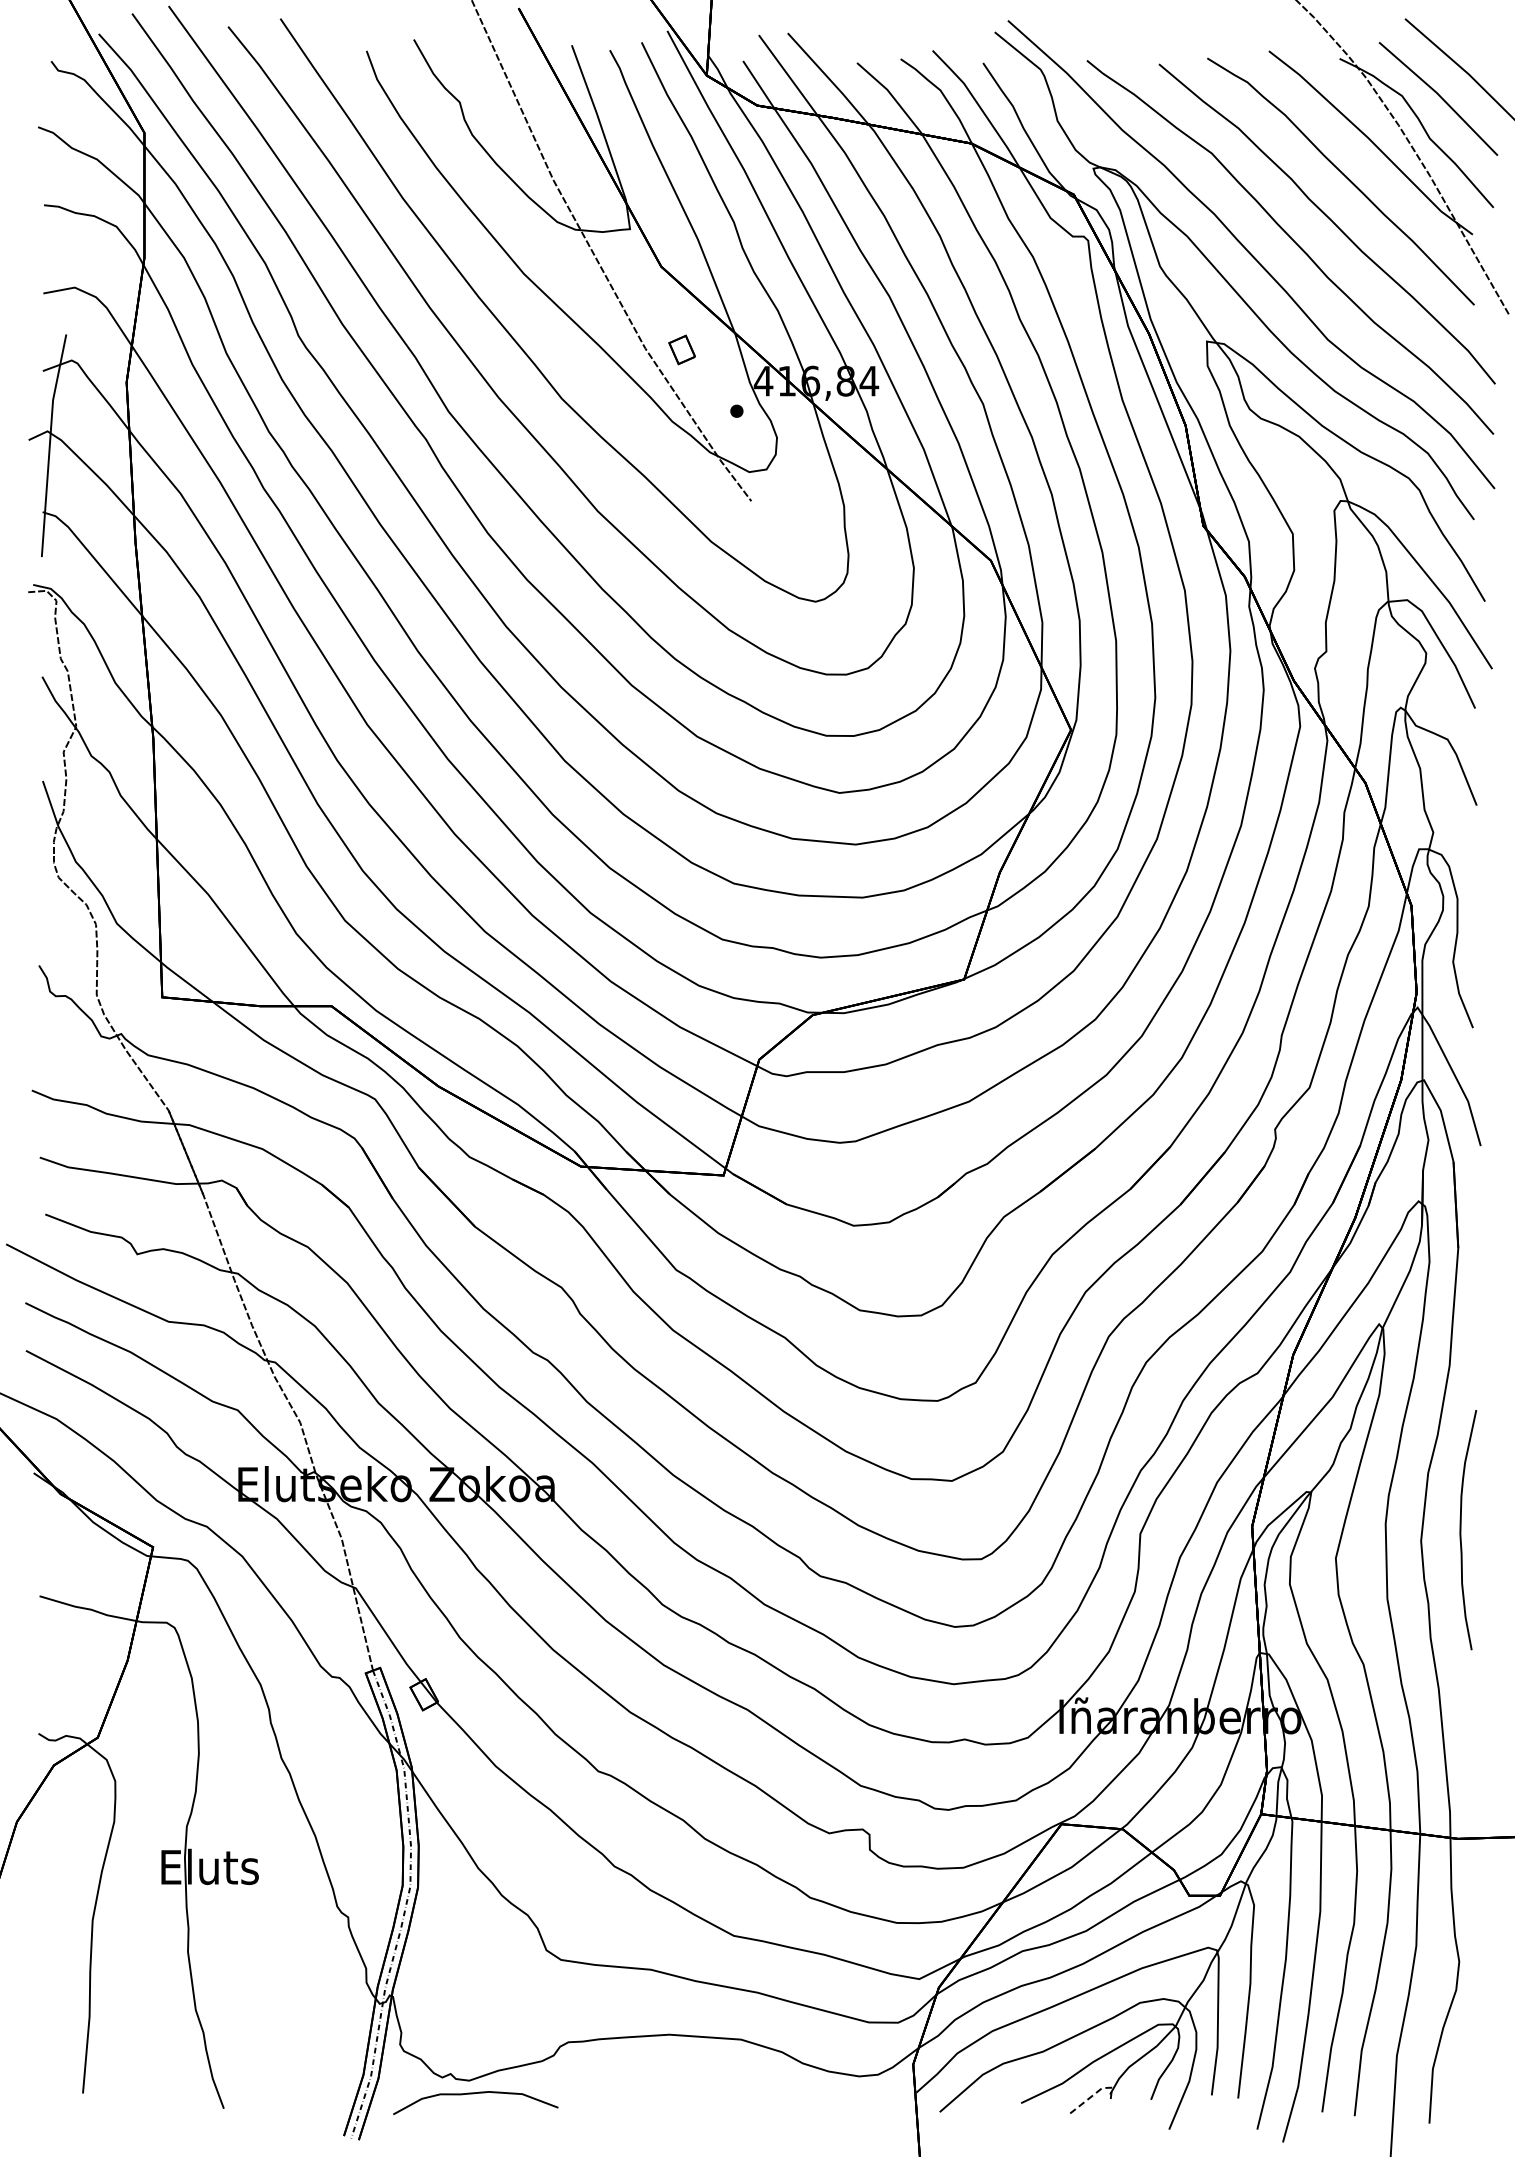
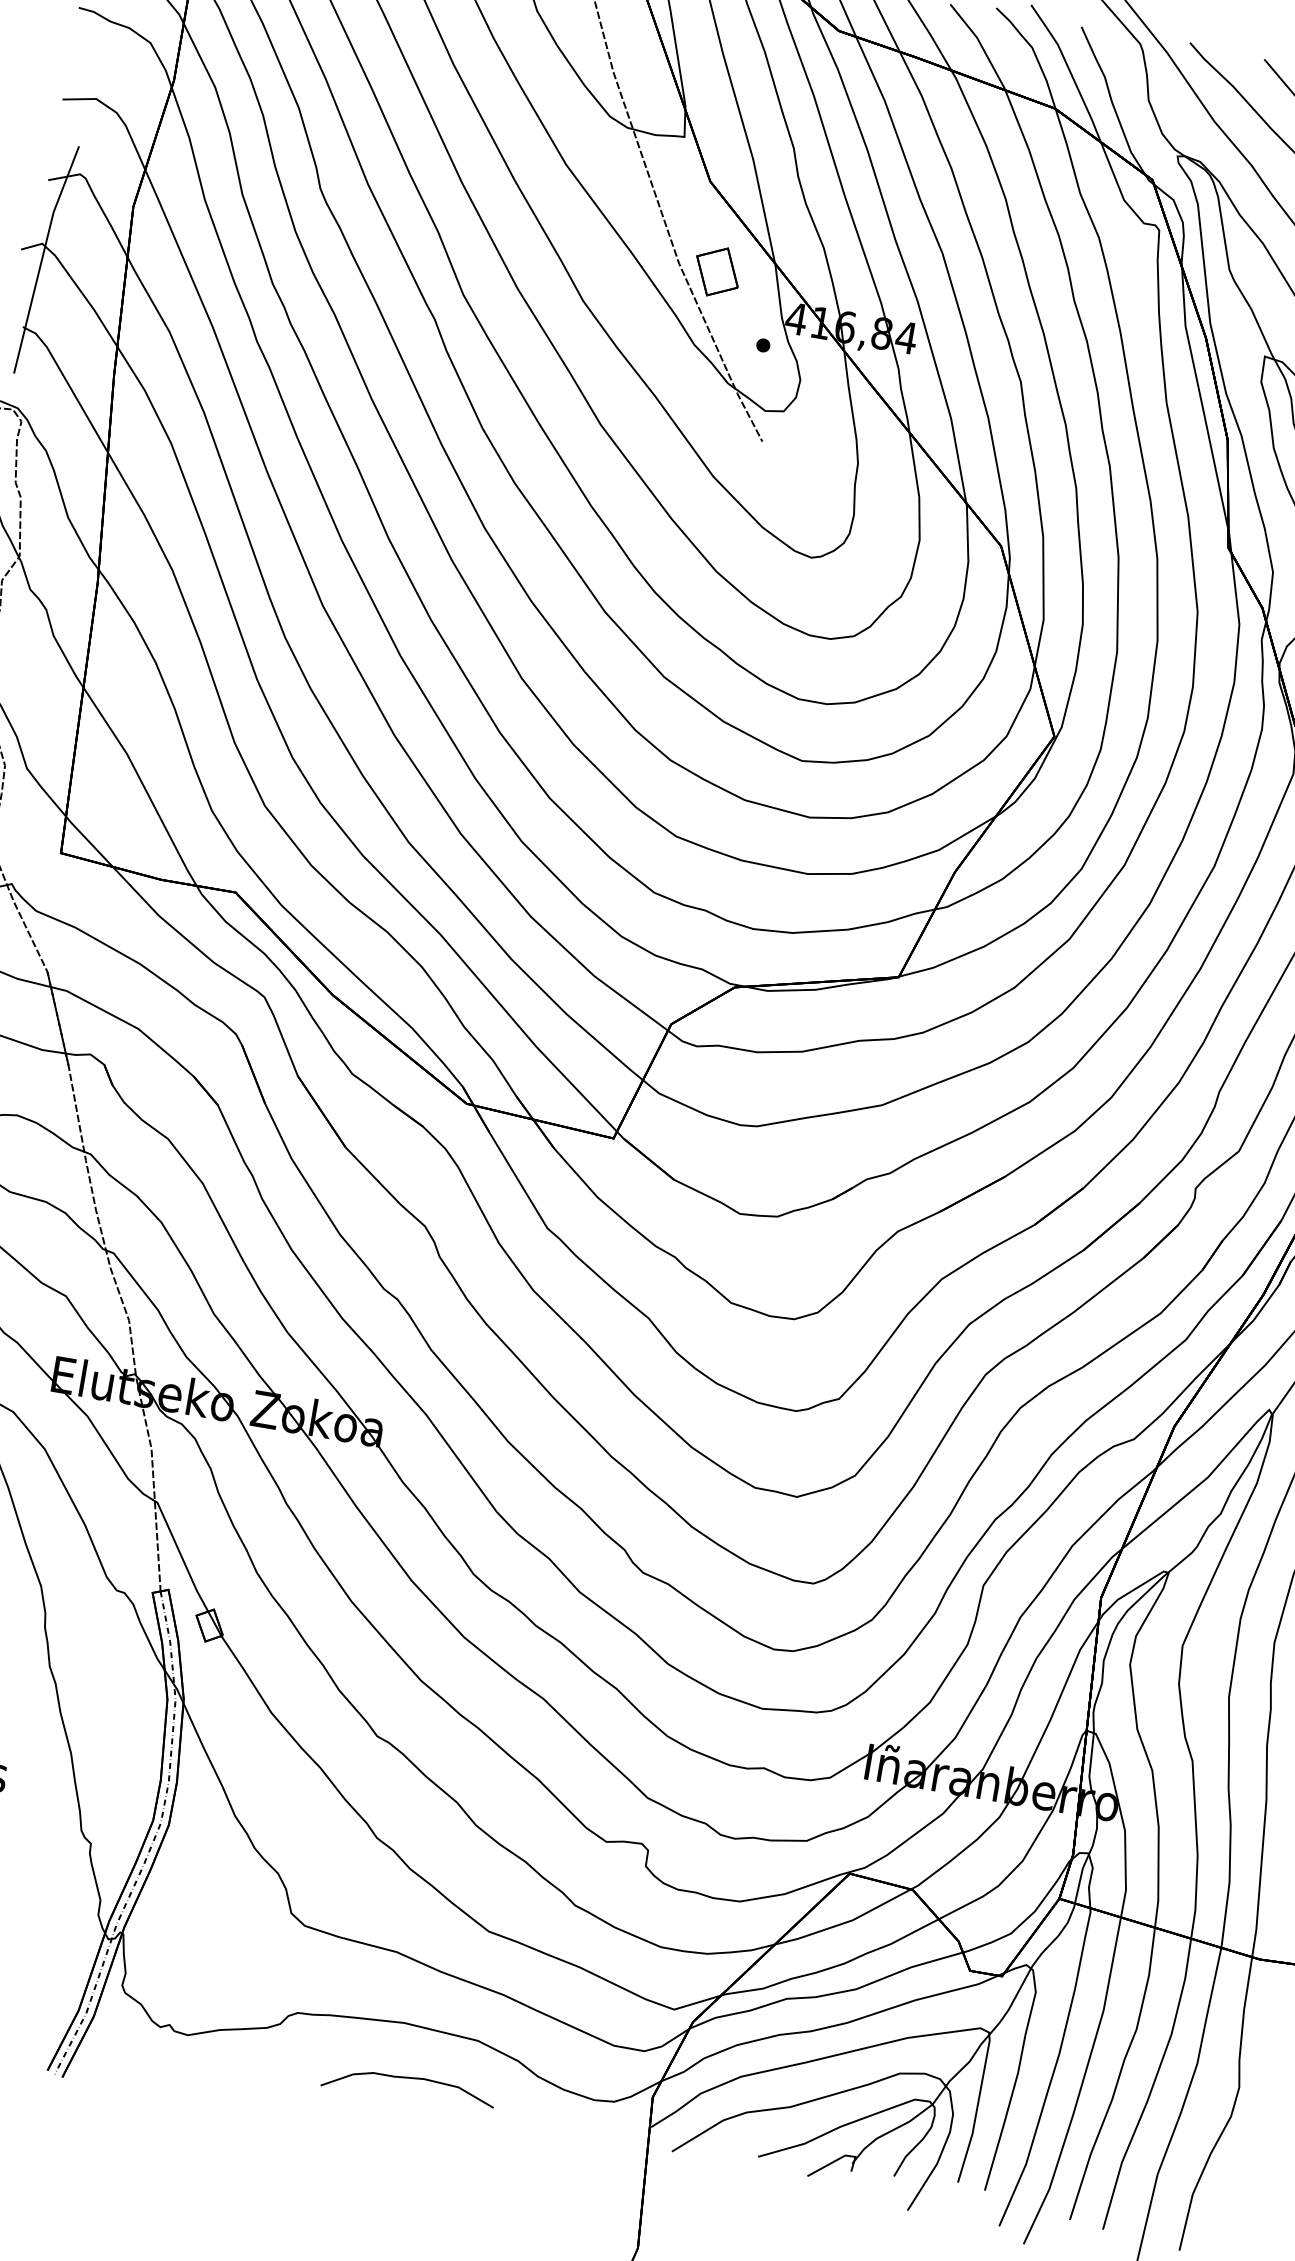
part: (681, 349) -> (716, 271), size x1.67
line: (1096, 2092) -> (838, 2159), dashed -> solid
curve: (474, 2094) -> (408, 2079), moved

